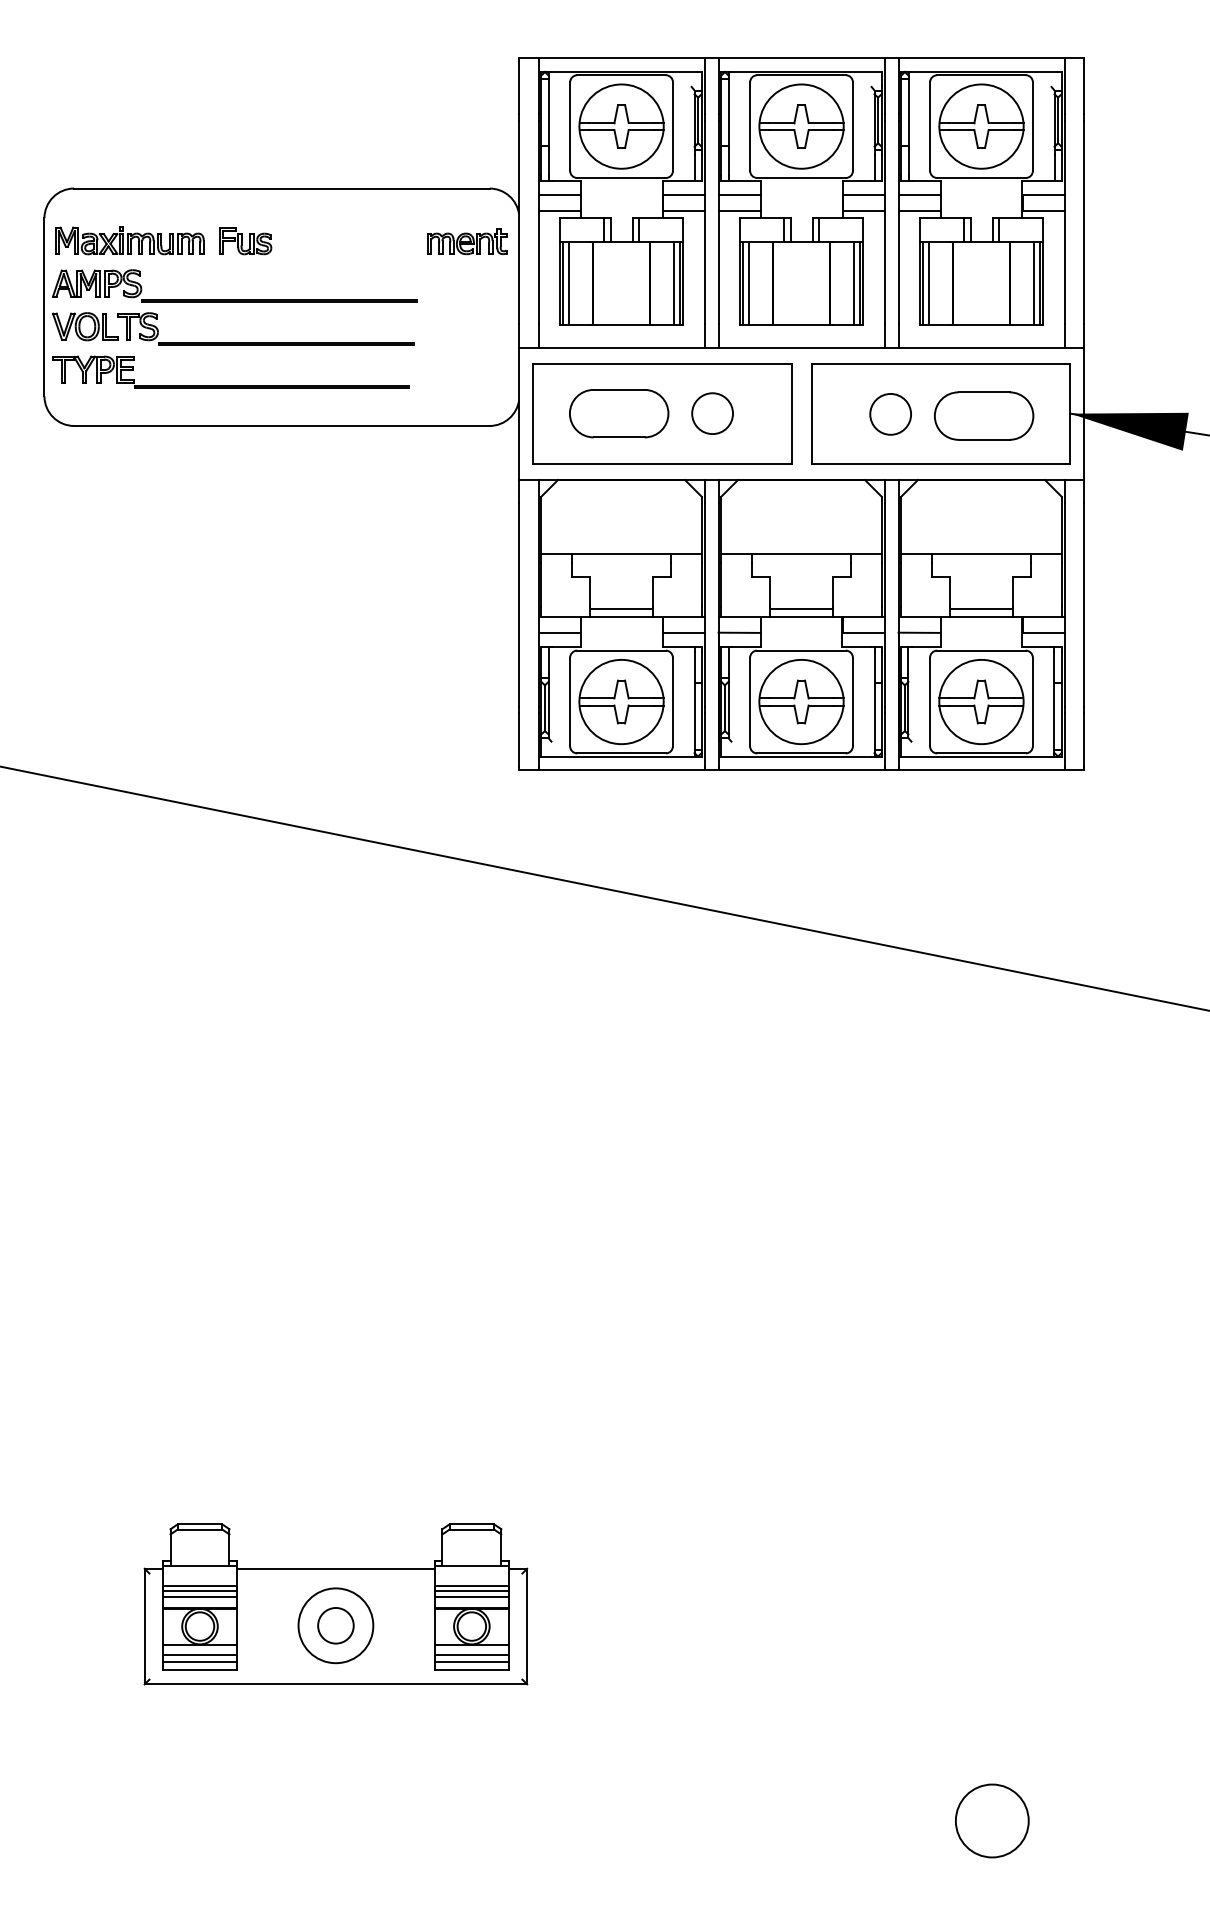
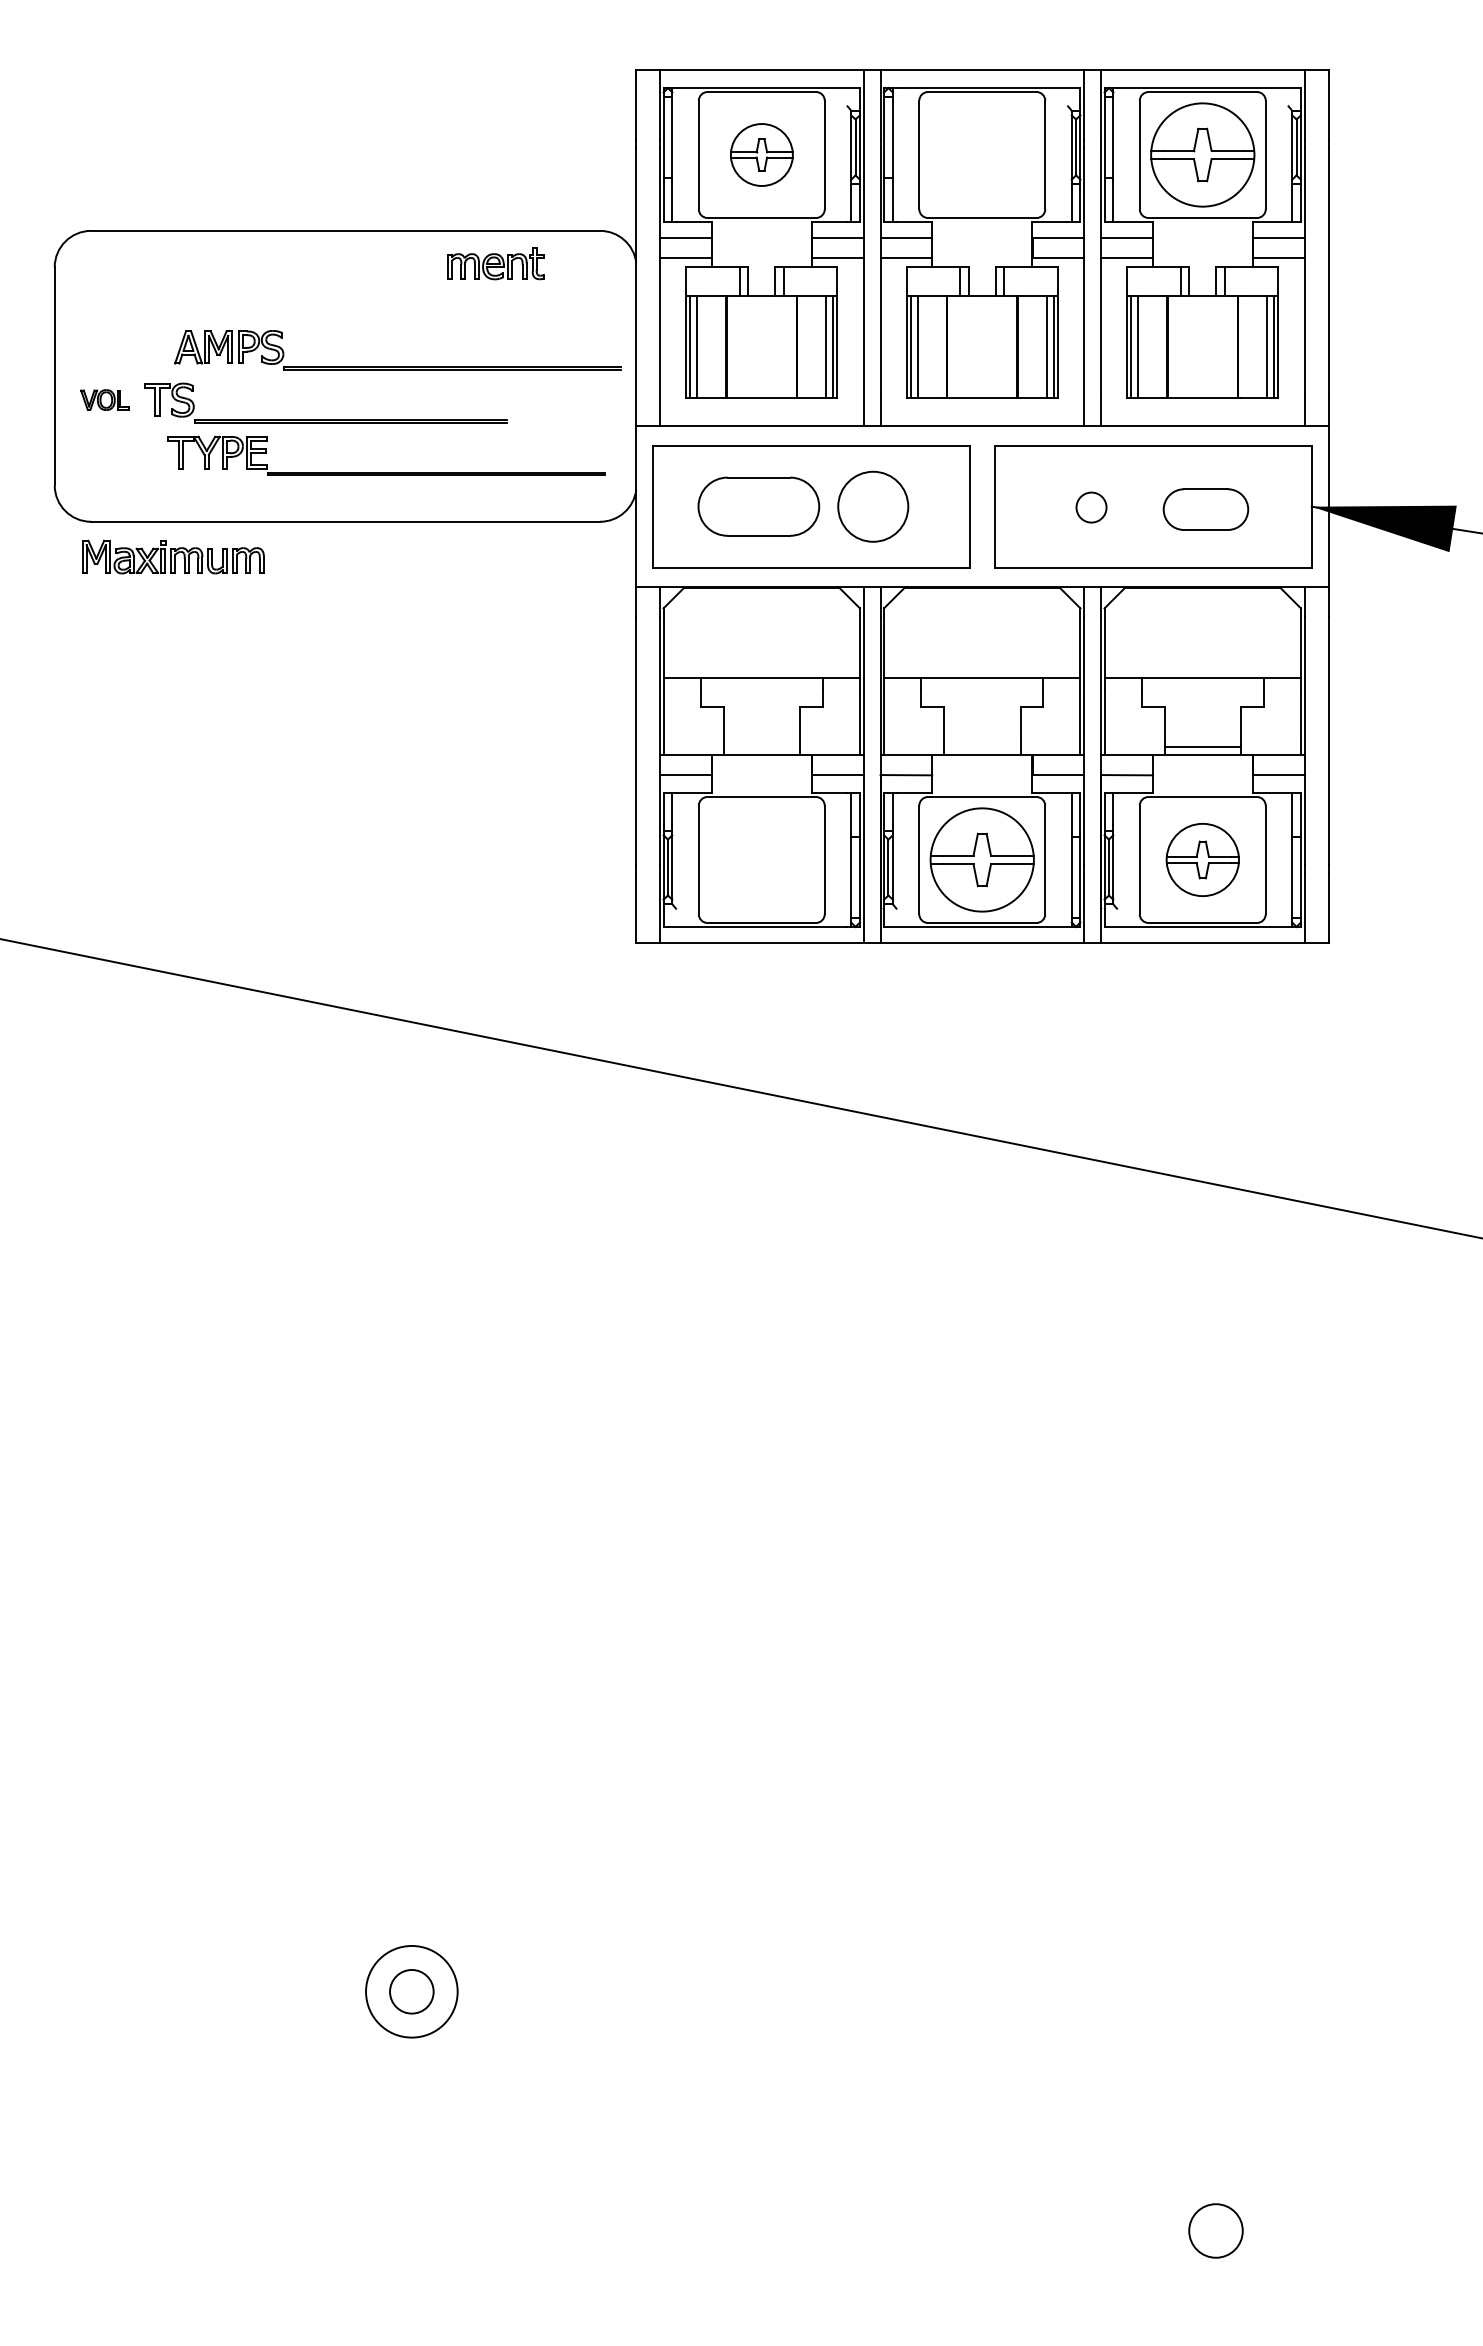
part: (621, 126) -> (761, 154), size x0.6
part: (800, 126) -> (981, 154), removed
part: (129, 240) -> (173, 556), moved
part: (245, 241) -> (301, 295), removed
part: (467, 241) -> (495, 263), moved
part: (234, 299) -> (397, 366), moved
part: (85, 326) -> (104, 399), size x0.6
part: (231, 385) -> (386, 472), moved
circle: (712, 413) -> (873, 506), size x1.4
circle: (890, 414) -> (1091, 507), size x0.6
part: (983, 415) -> (1205, 509), size x0.7
line: (621, 609) -> (761, 746), removed
line: (801, 609) -> (982, 746), removed
part: (621, 701) -> (761, 859), removed
part: (981, 701) -> (1202, 859), size x0.7
part: (335, 1604) -> (411, 1965), removed
circle: (991, 1820) -> (1215, 2230), size x0.6

